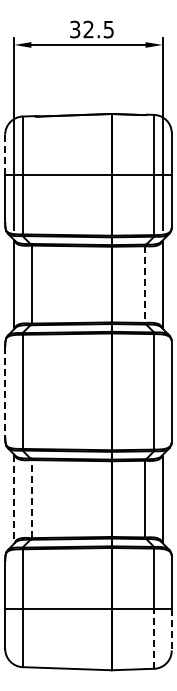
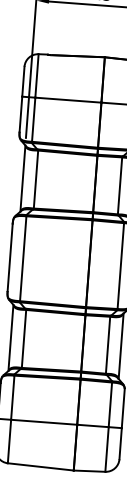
line: (5, 154) -> (23, 81), dashed -> solid
line: (145, 285) -> (120, 186), dashed -> solid
line: (5, 391) -> (10, 257), dashed -> solid
line: (31, 498) -> (23, 338), dashed -> solid
line: (14, 499) -> (11, 338), dashed -> solid
line: (171, 629) -> (120, 443), dashed -> solid
line: (154, 638) -> (107, 449), dashed -> solid

